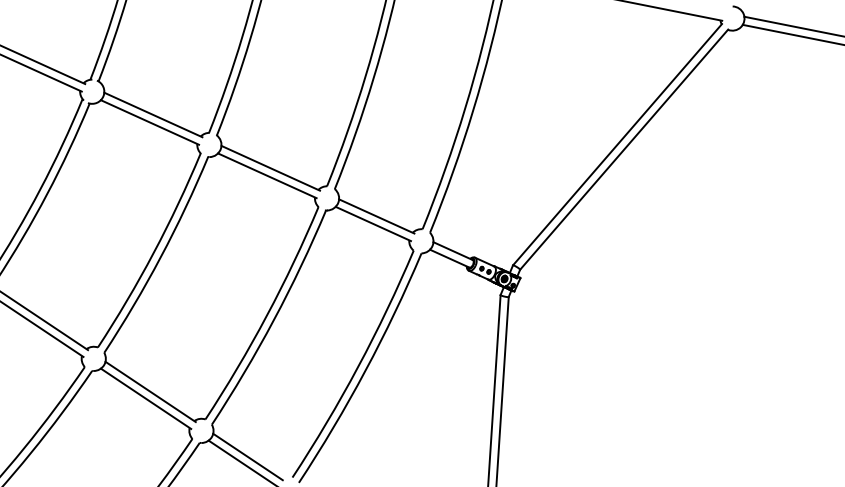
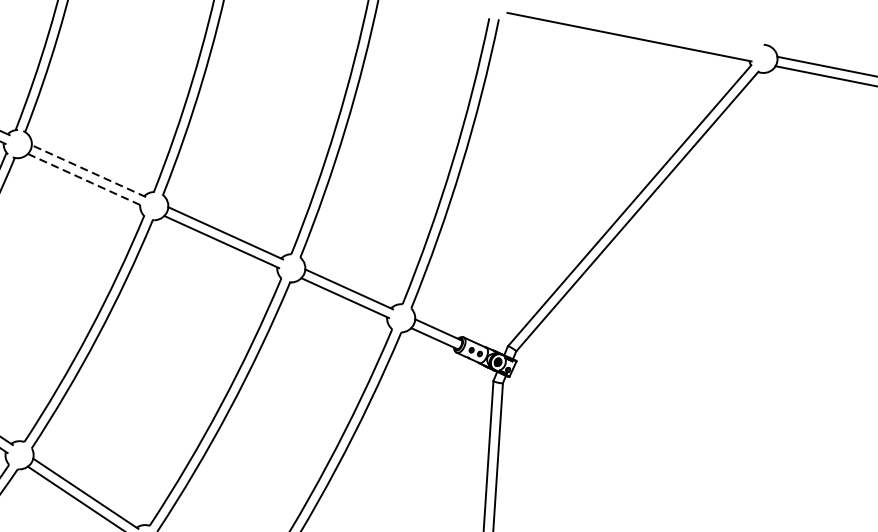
line: (153, 114) -> (89, 170), solid -> dashed
line: (149, 122) -> (84, 179), solid -> dashed

